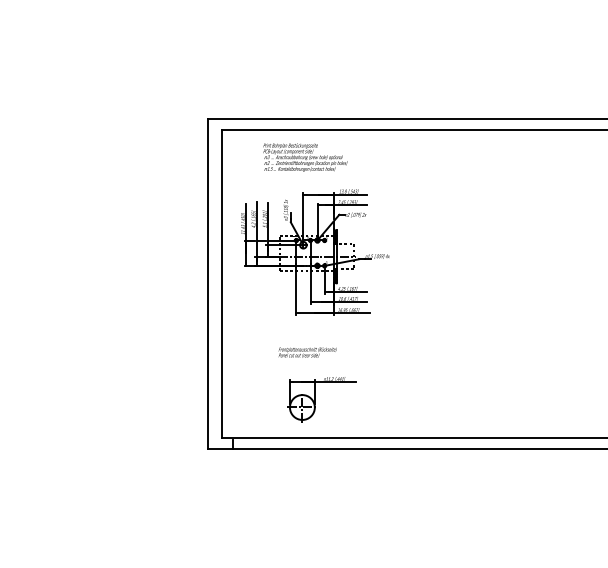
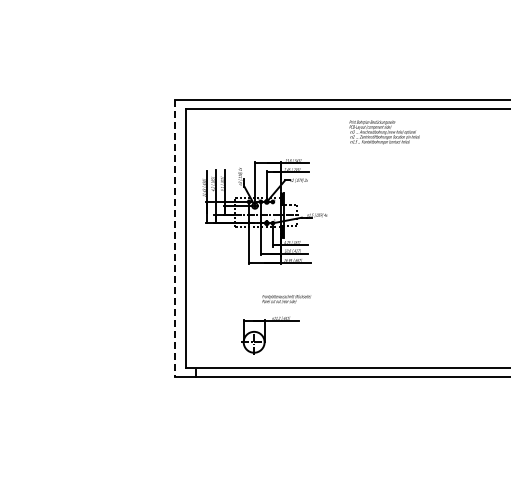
text: (305, 157) -> (384, 132), moved
line: (207, 284) -> (174, 238), solid -> dashed
text: (307, 353) -> (286, 299), moved

